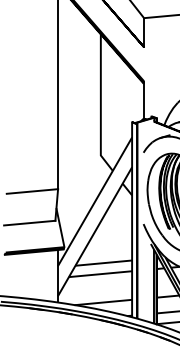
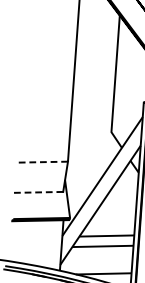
line: (32, 191) -> (43, 162), solid -> dashed
line: (29, 223) -> (38, 192), solid -> dashed

